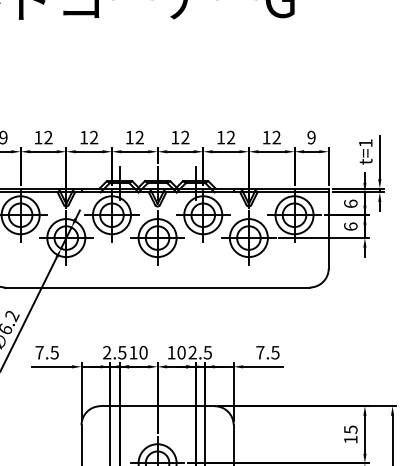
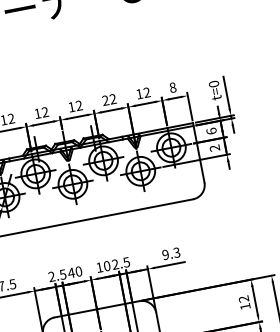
text: (220, 137) -> (105, 100), 12 -> 22
text: (311, 137) -> (172, 87), 9 -> 8
text: (365, 143) -> (213, 84), t=1 -> t=0
text: (350, 226) -> (214, 148), 6 -> 2
text: (133, 352) -> (71, 272), 10 -> 40
text: (267, 352) -> (170, 253), 7.5 -> 9.3
text: (350, 429) -> (243, 299), 15 -> 12

